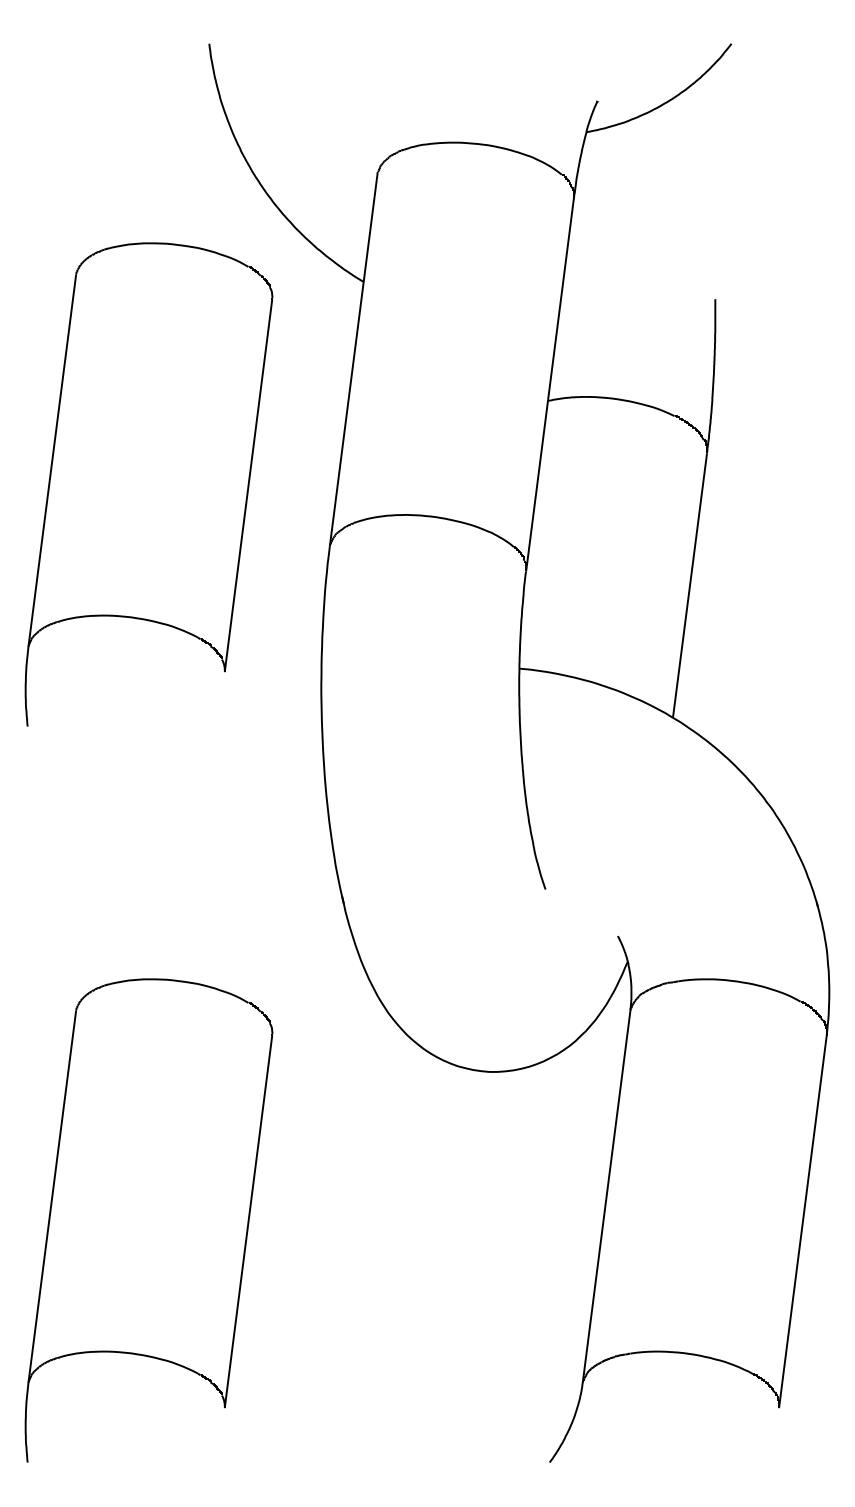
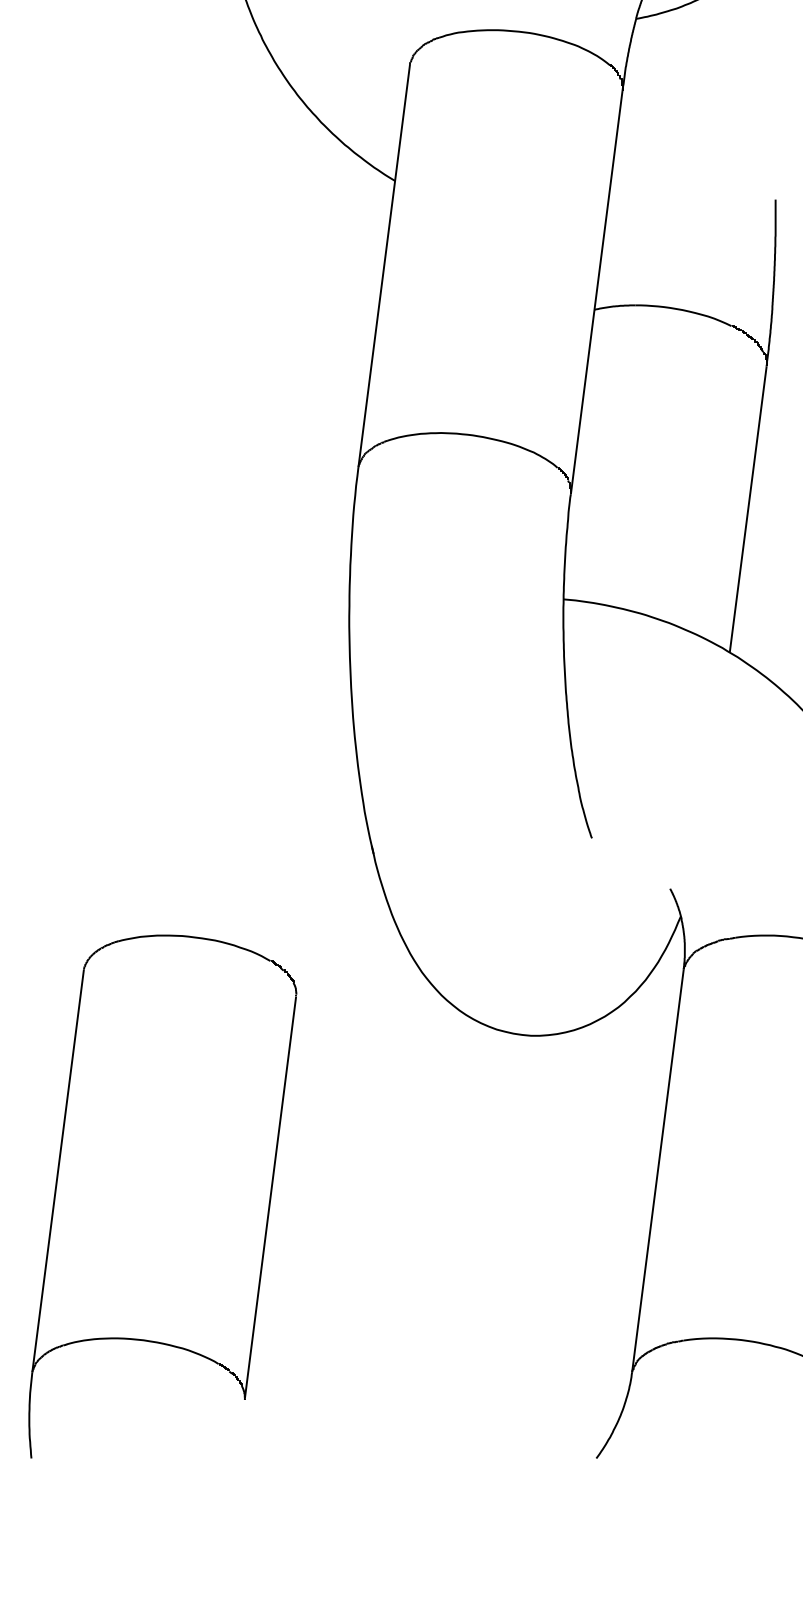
part: (148, 484) -> (162, 400), removed

